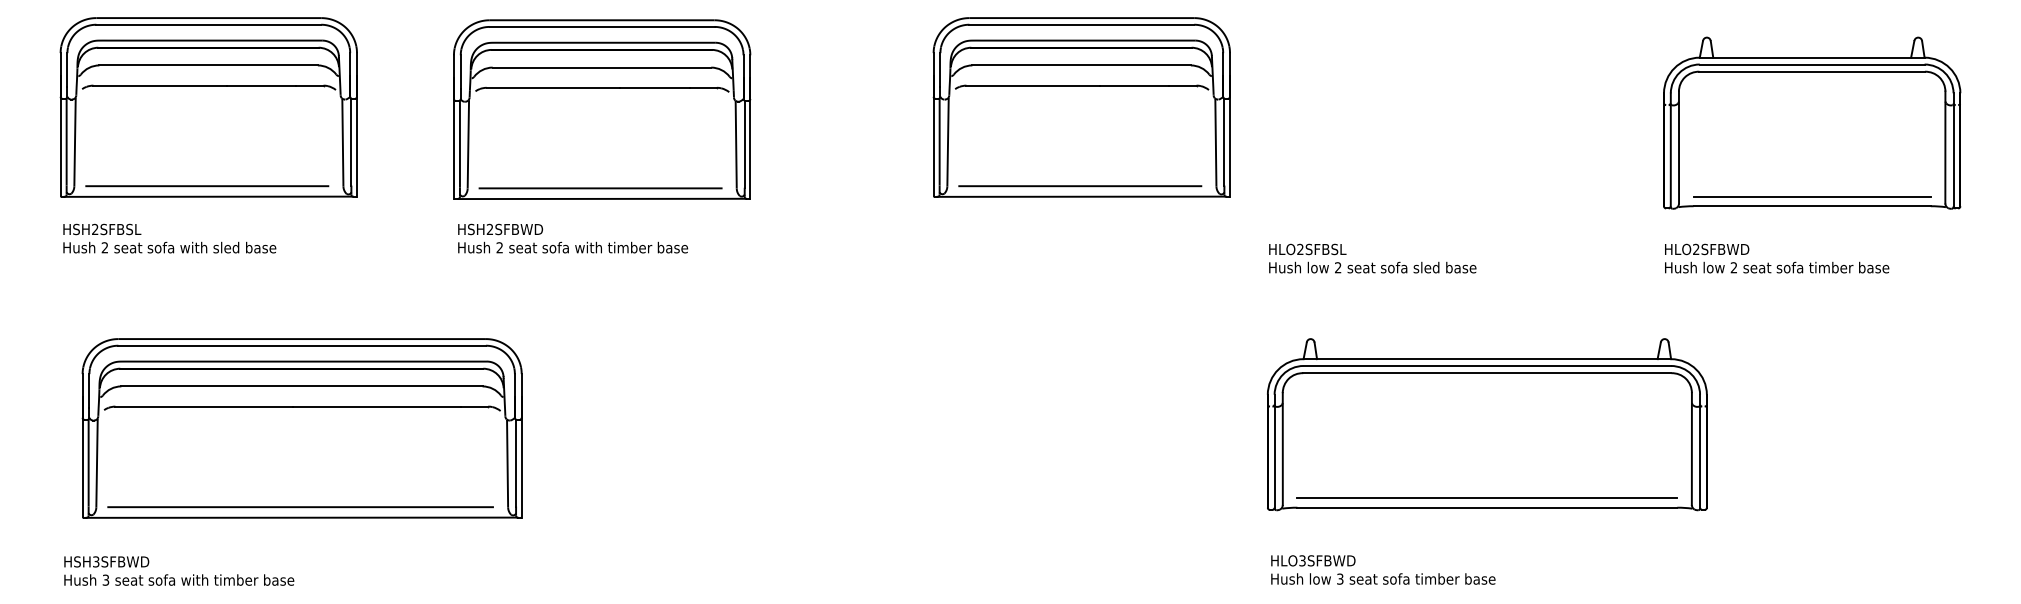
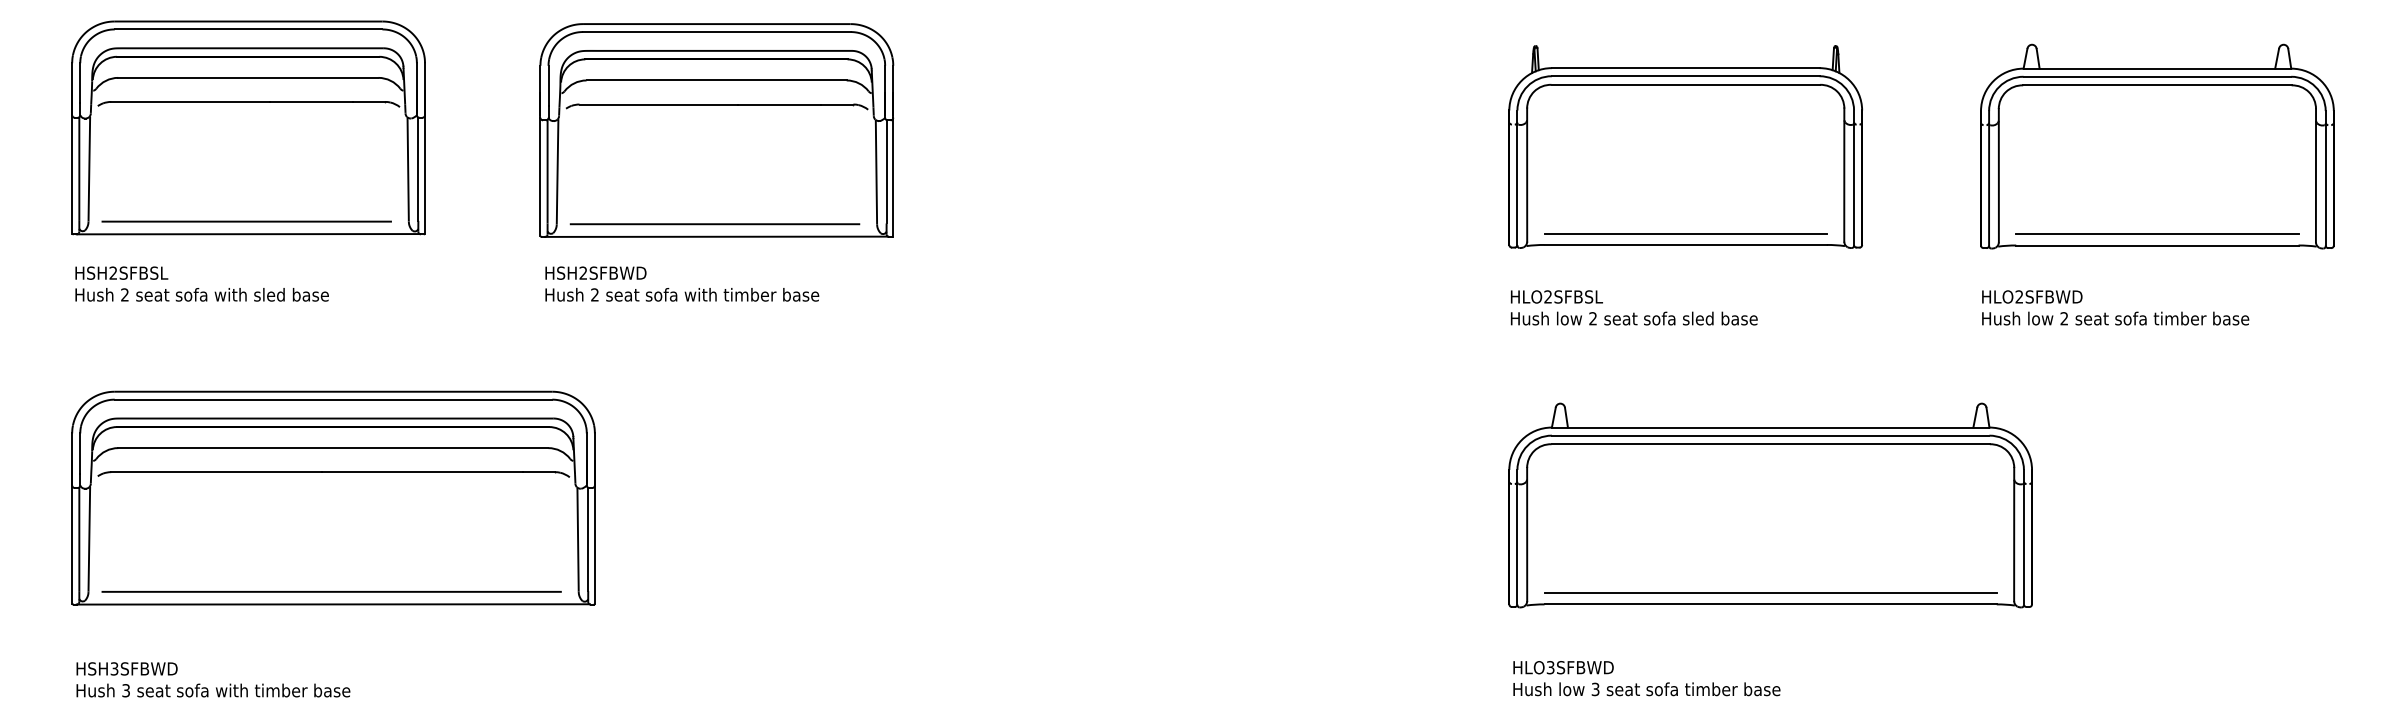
part: (1081, 107) -> (1287, 127), removed
part: (1415, 123) -> (1685, 146), added
part: (301, 428) -> (332, 498), moved

